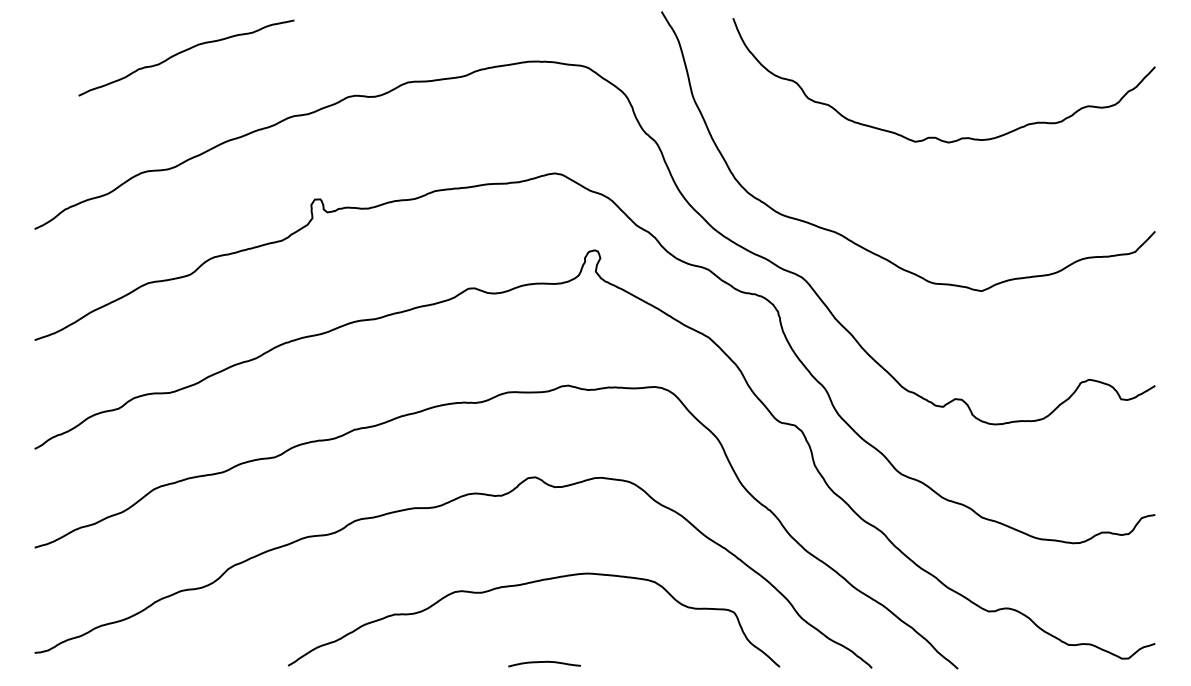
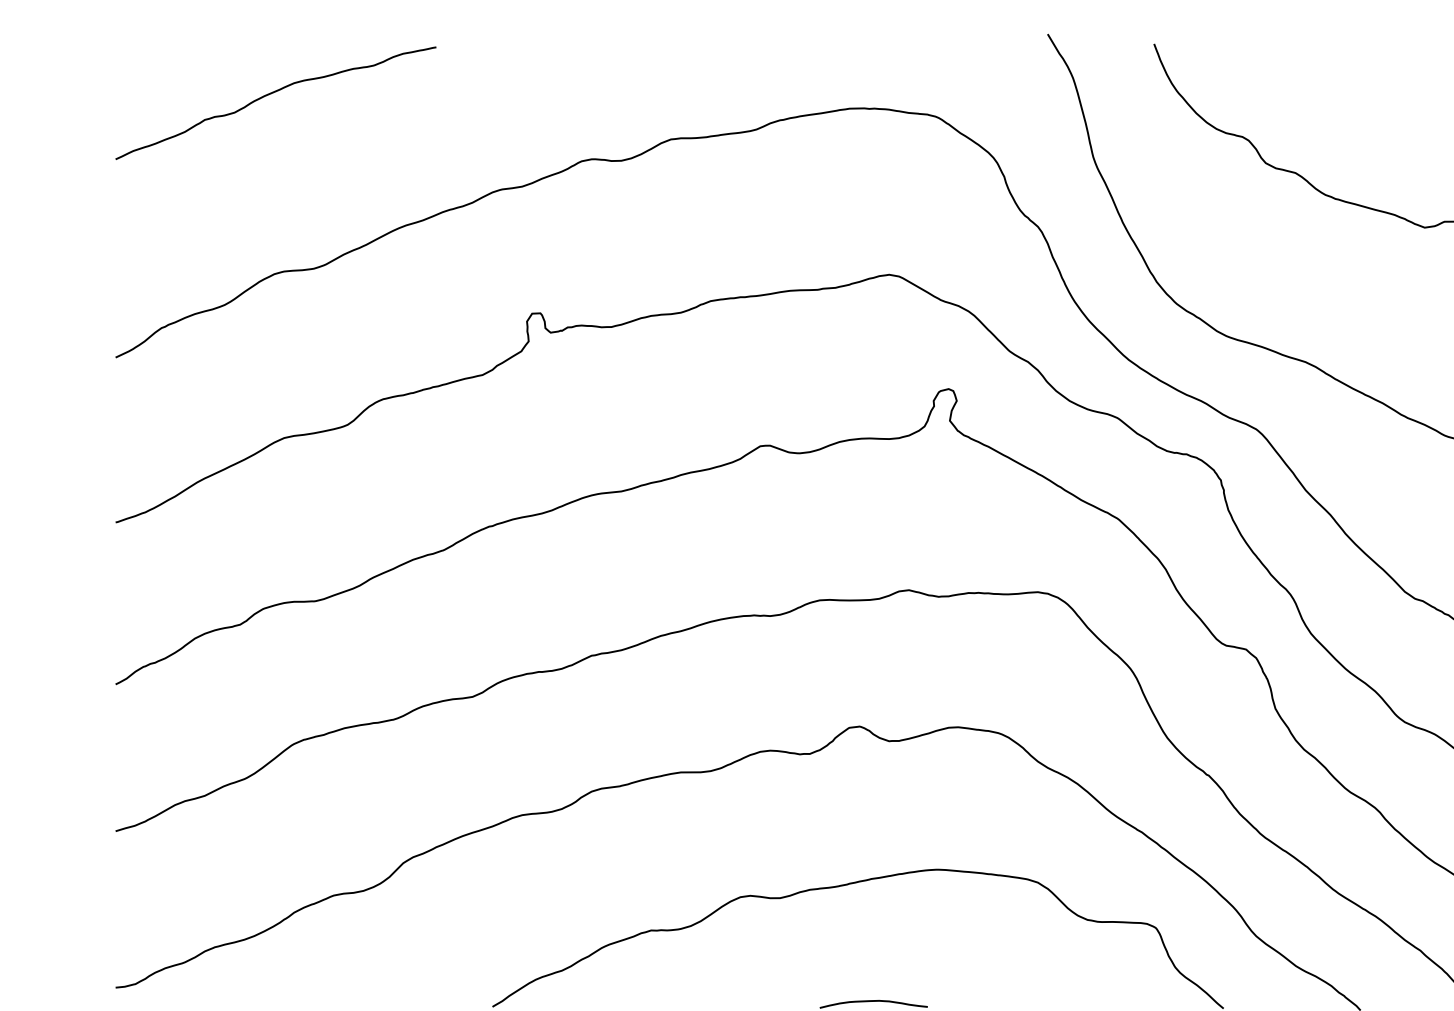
curve: (183, 52) -> (271, 94), moved

